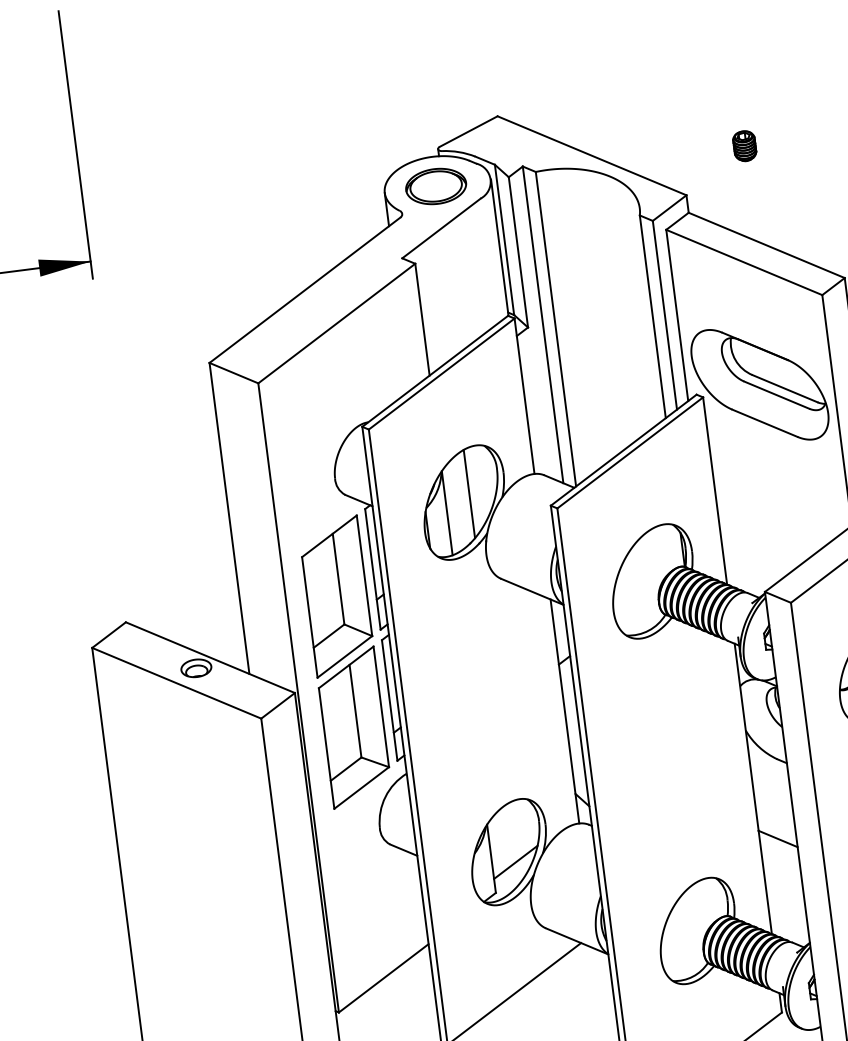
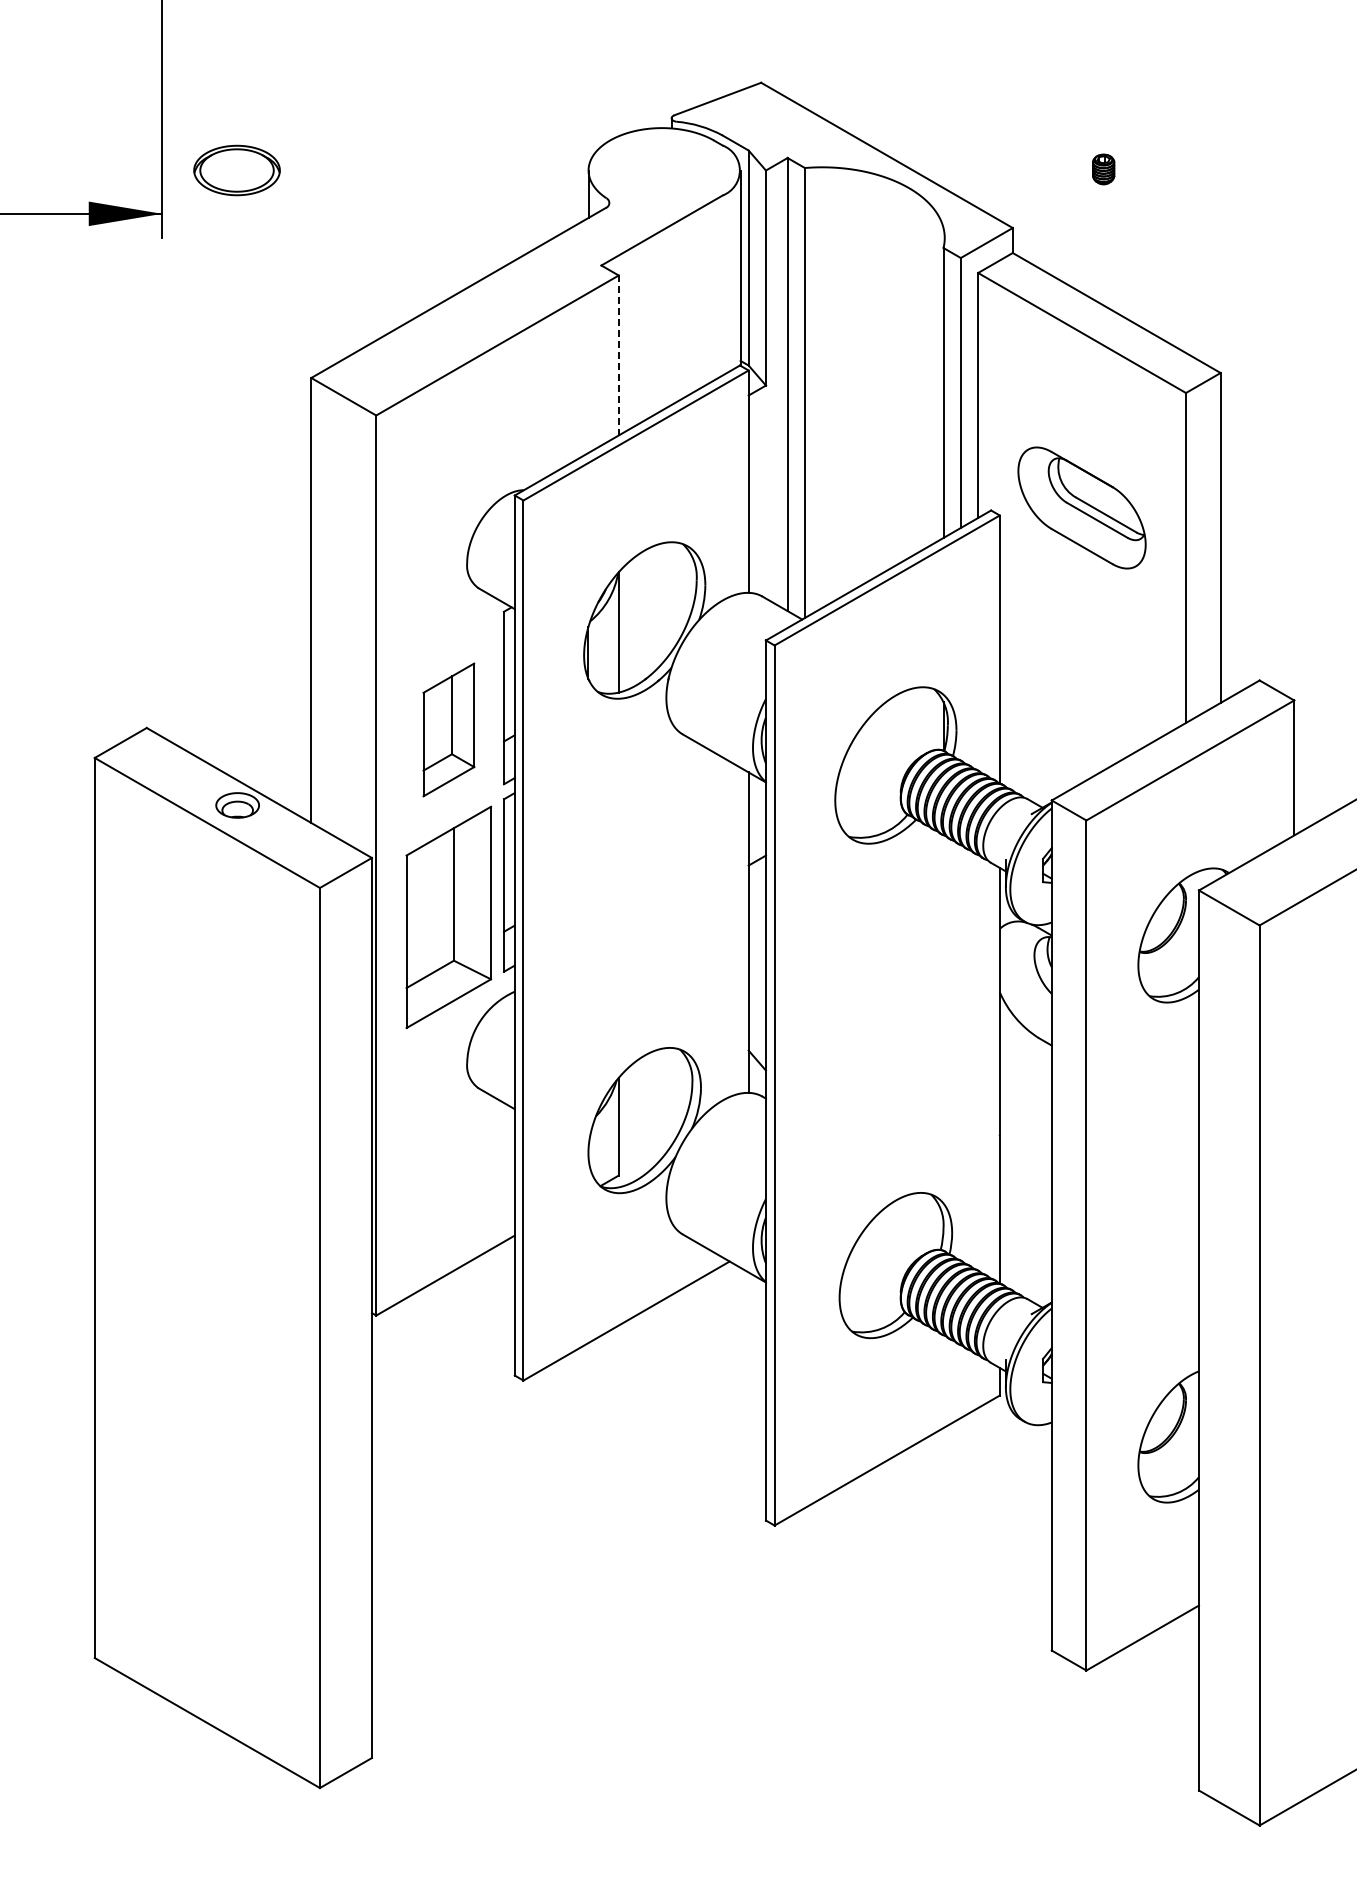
part: (744, 146) -> (1103, 169), size x0.7
part: (435, 186) -> (236, 170), moved
line: (422, 319) -> (618, 355), solid -> dashed
part: (759, 384) -> (1081, 507), size x0.7
line: (469, 494) -> (653, 609), removed
part: (336, 596) -> (448, 729), size x0.6
line: (777, 838) -> (1025, 1150), removed
line: (515, 861) -> (652, 1135), removed

